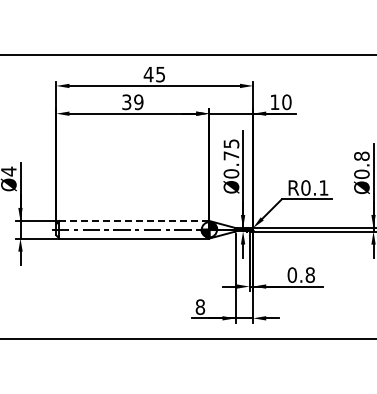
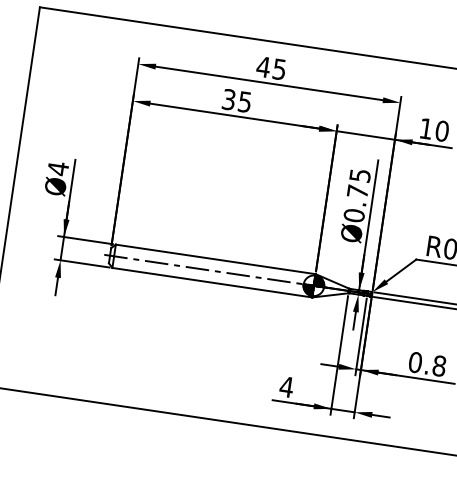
text: (138, 101) -> (244, 100), 39 -> 35
line: (134, 221) -> (215, 260), dashed -> solid
text: (200, 307) -> (286, 387), 8 -> 4

